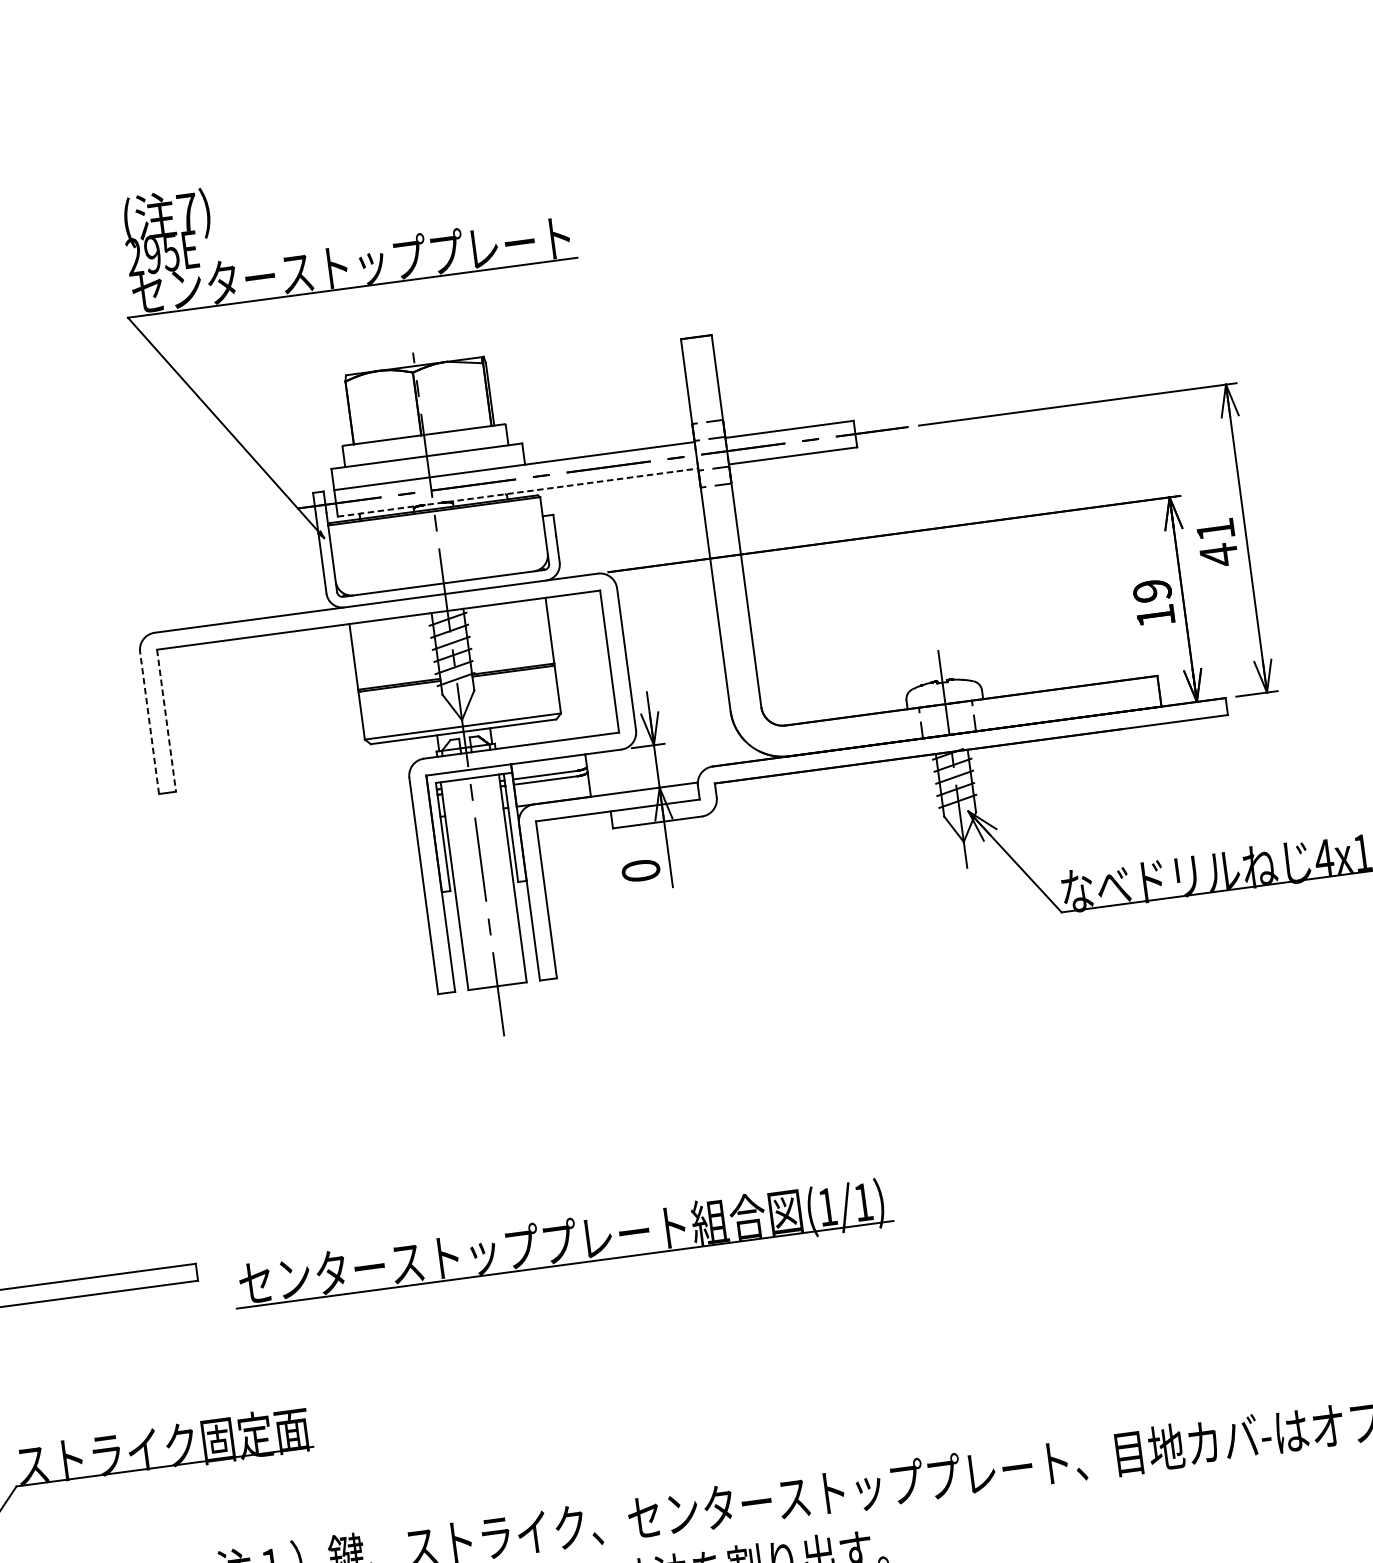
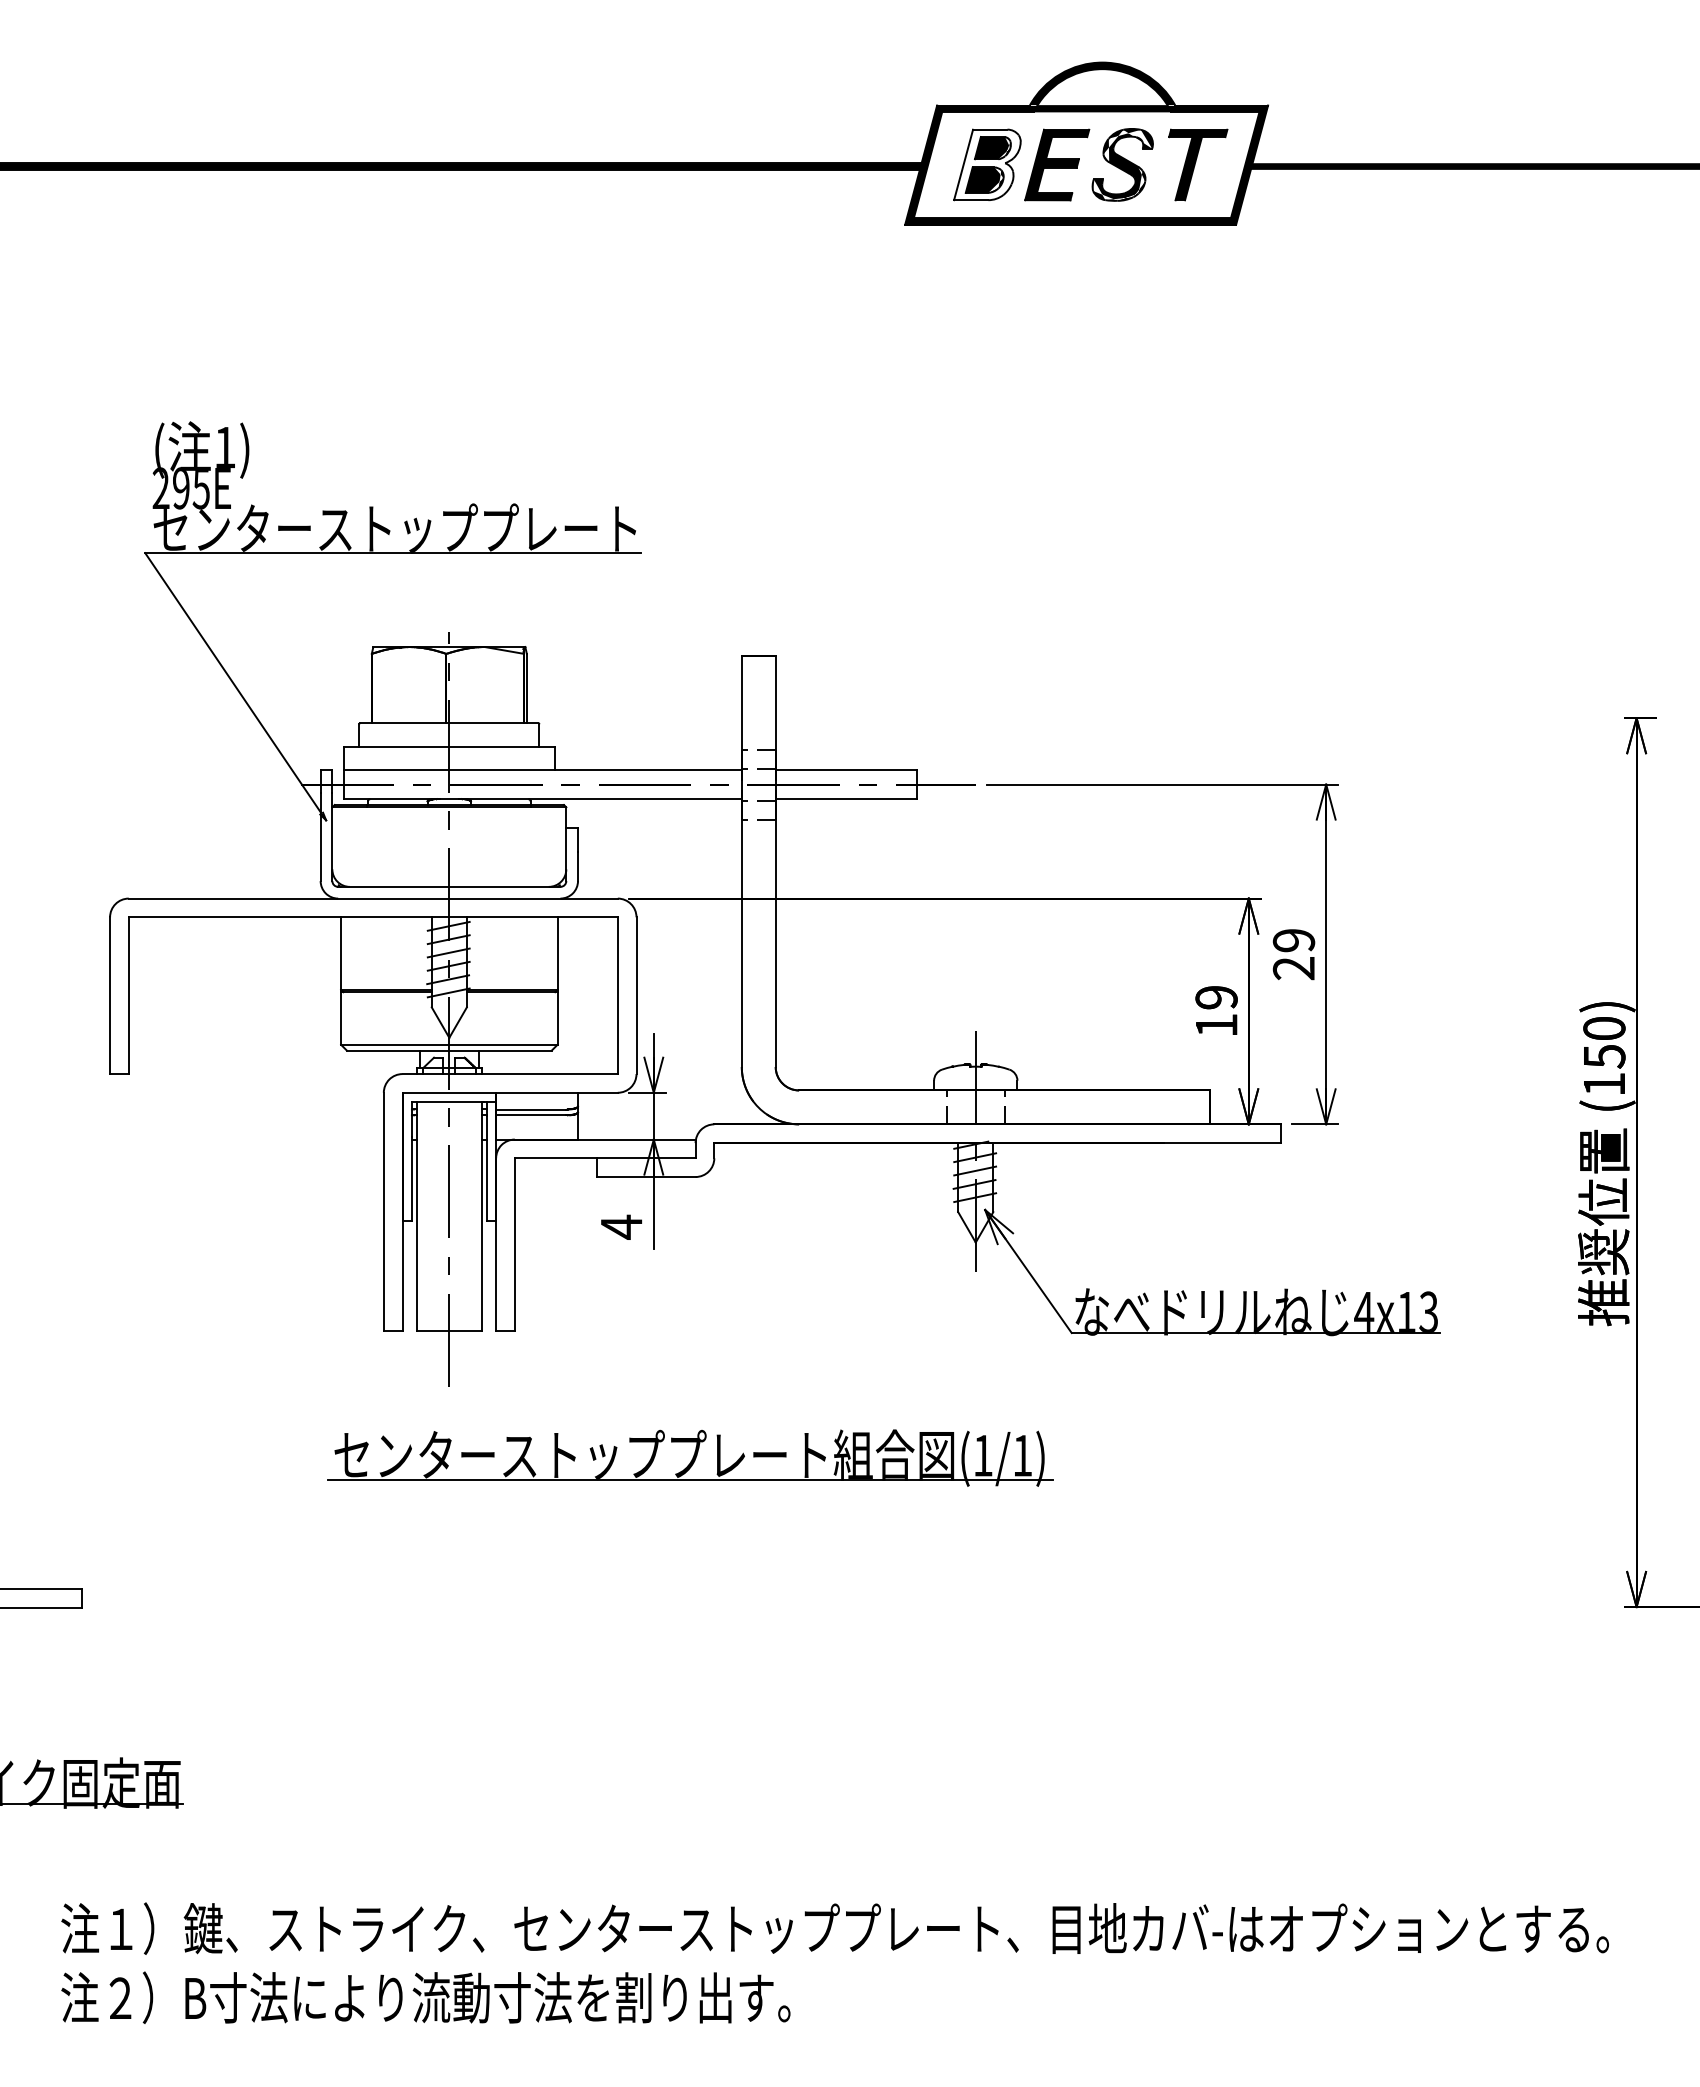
text: (186, 212) -> (224, 447), 7) -> 1)
line: (517, 492) -> (542, 799), dashed -> solid
text: (1217, 543) -> (1293, 955), 41 -> 29
line: (166, 721) -> (128, 996), dashed -> solid
line: (149, 722) -> (110, 995), dashed -> solid
text: (640, 870) -> (621, 1226), 0 -> 4
part: (562, 1244) -> (690, 1457), moved

